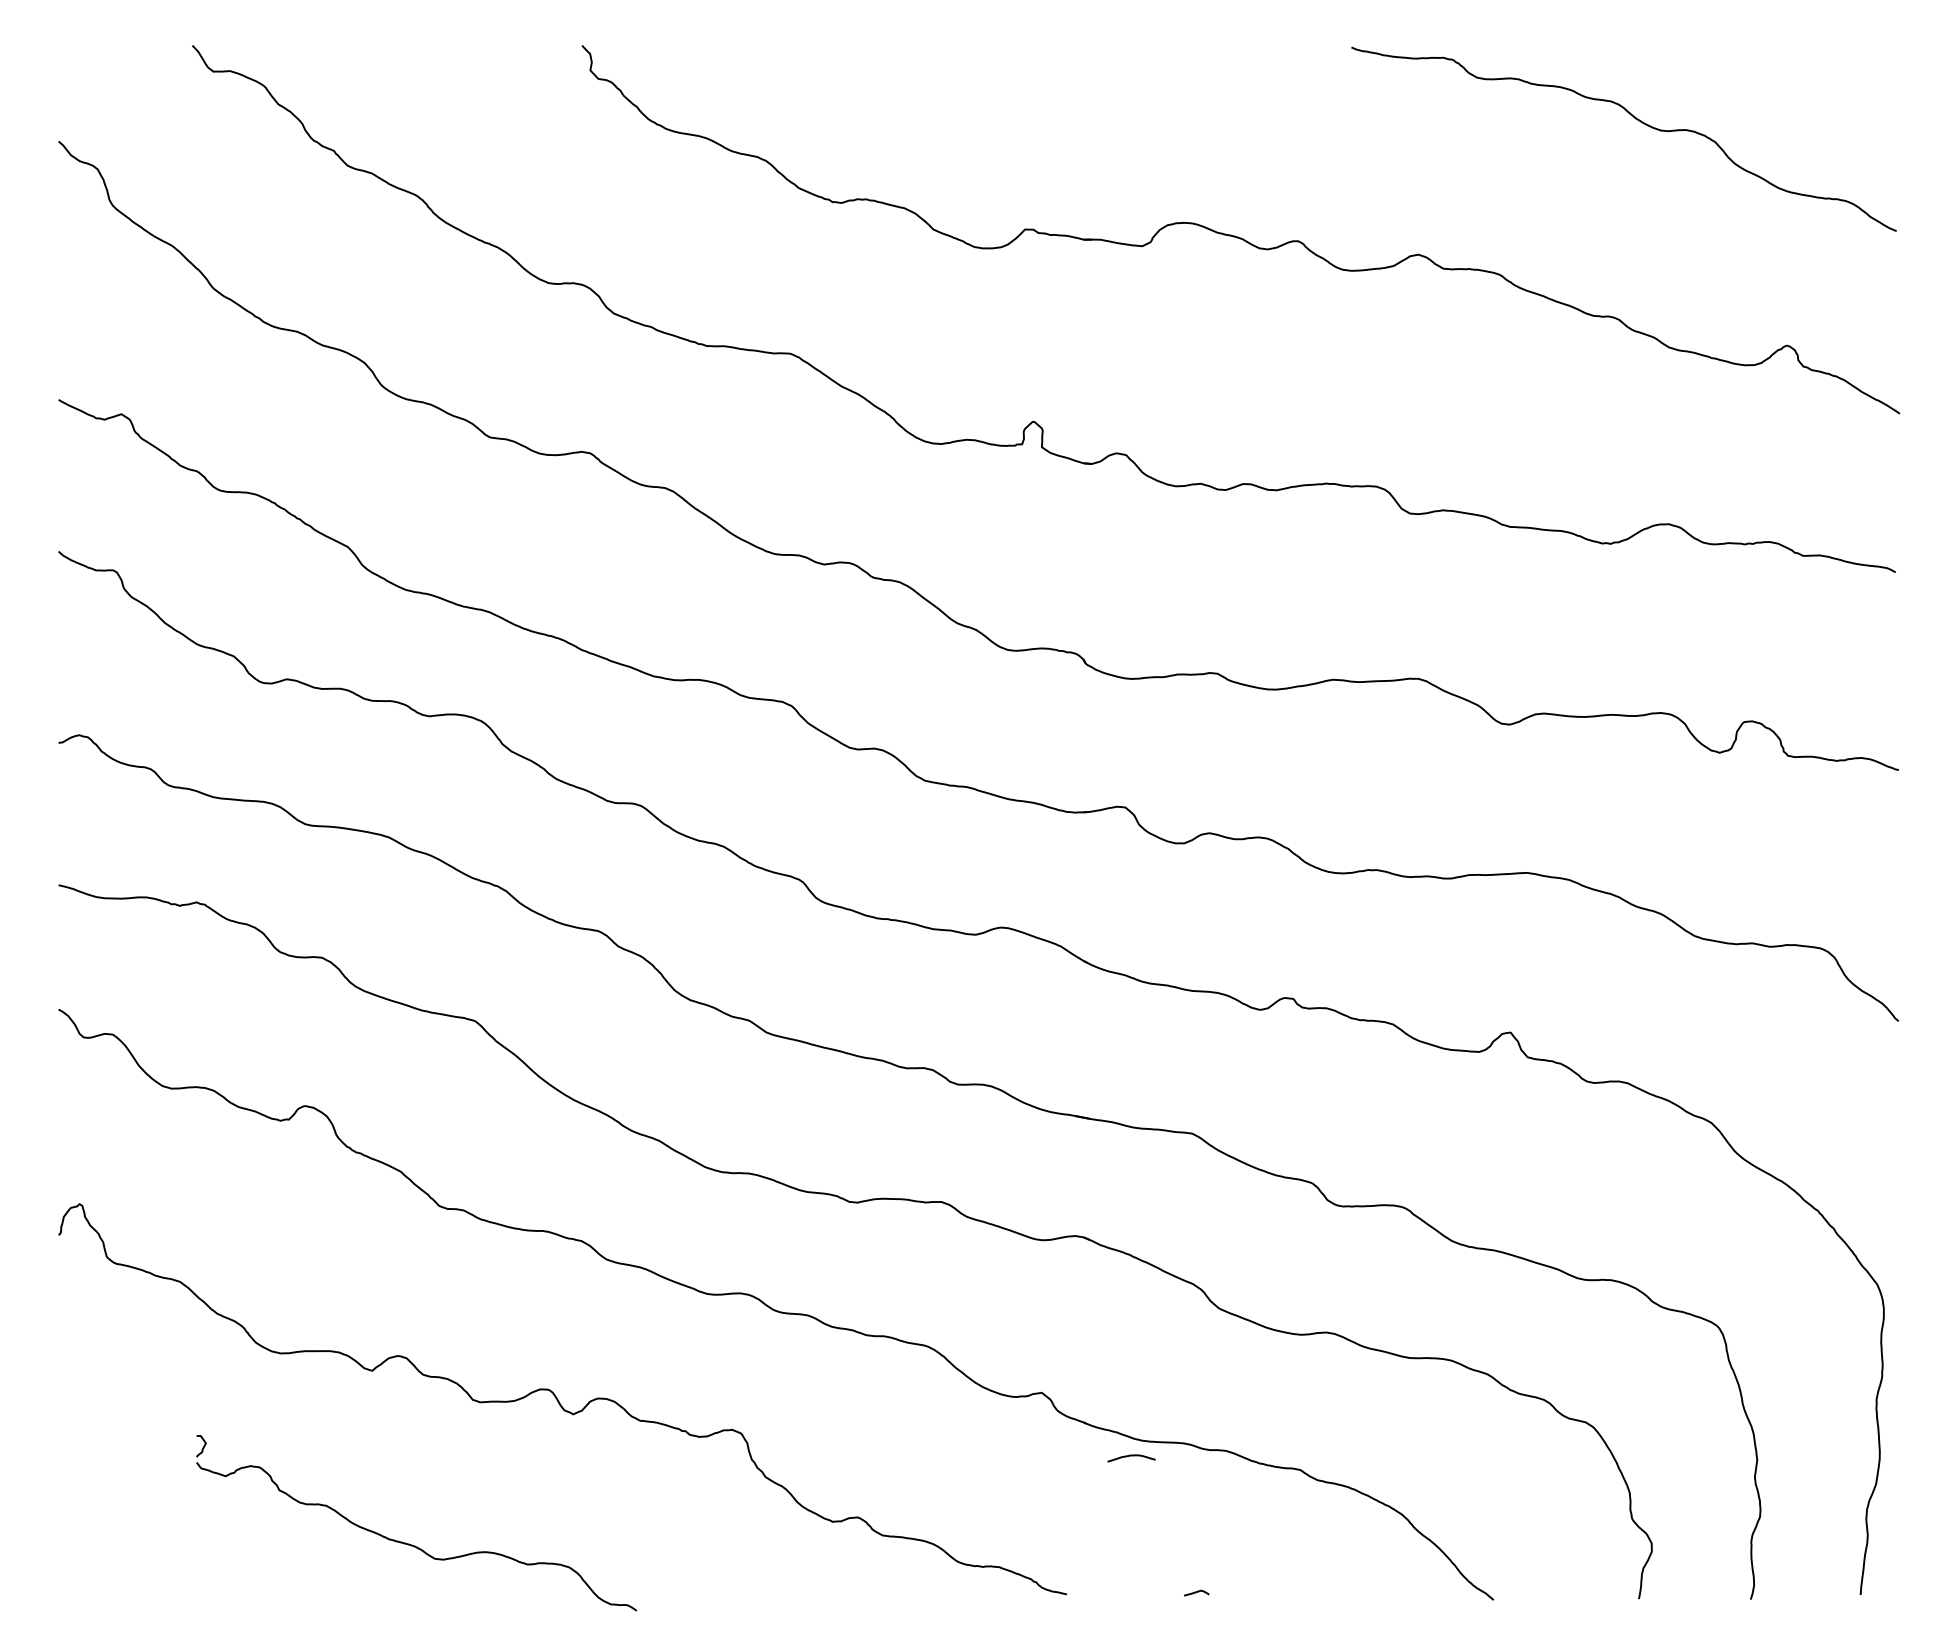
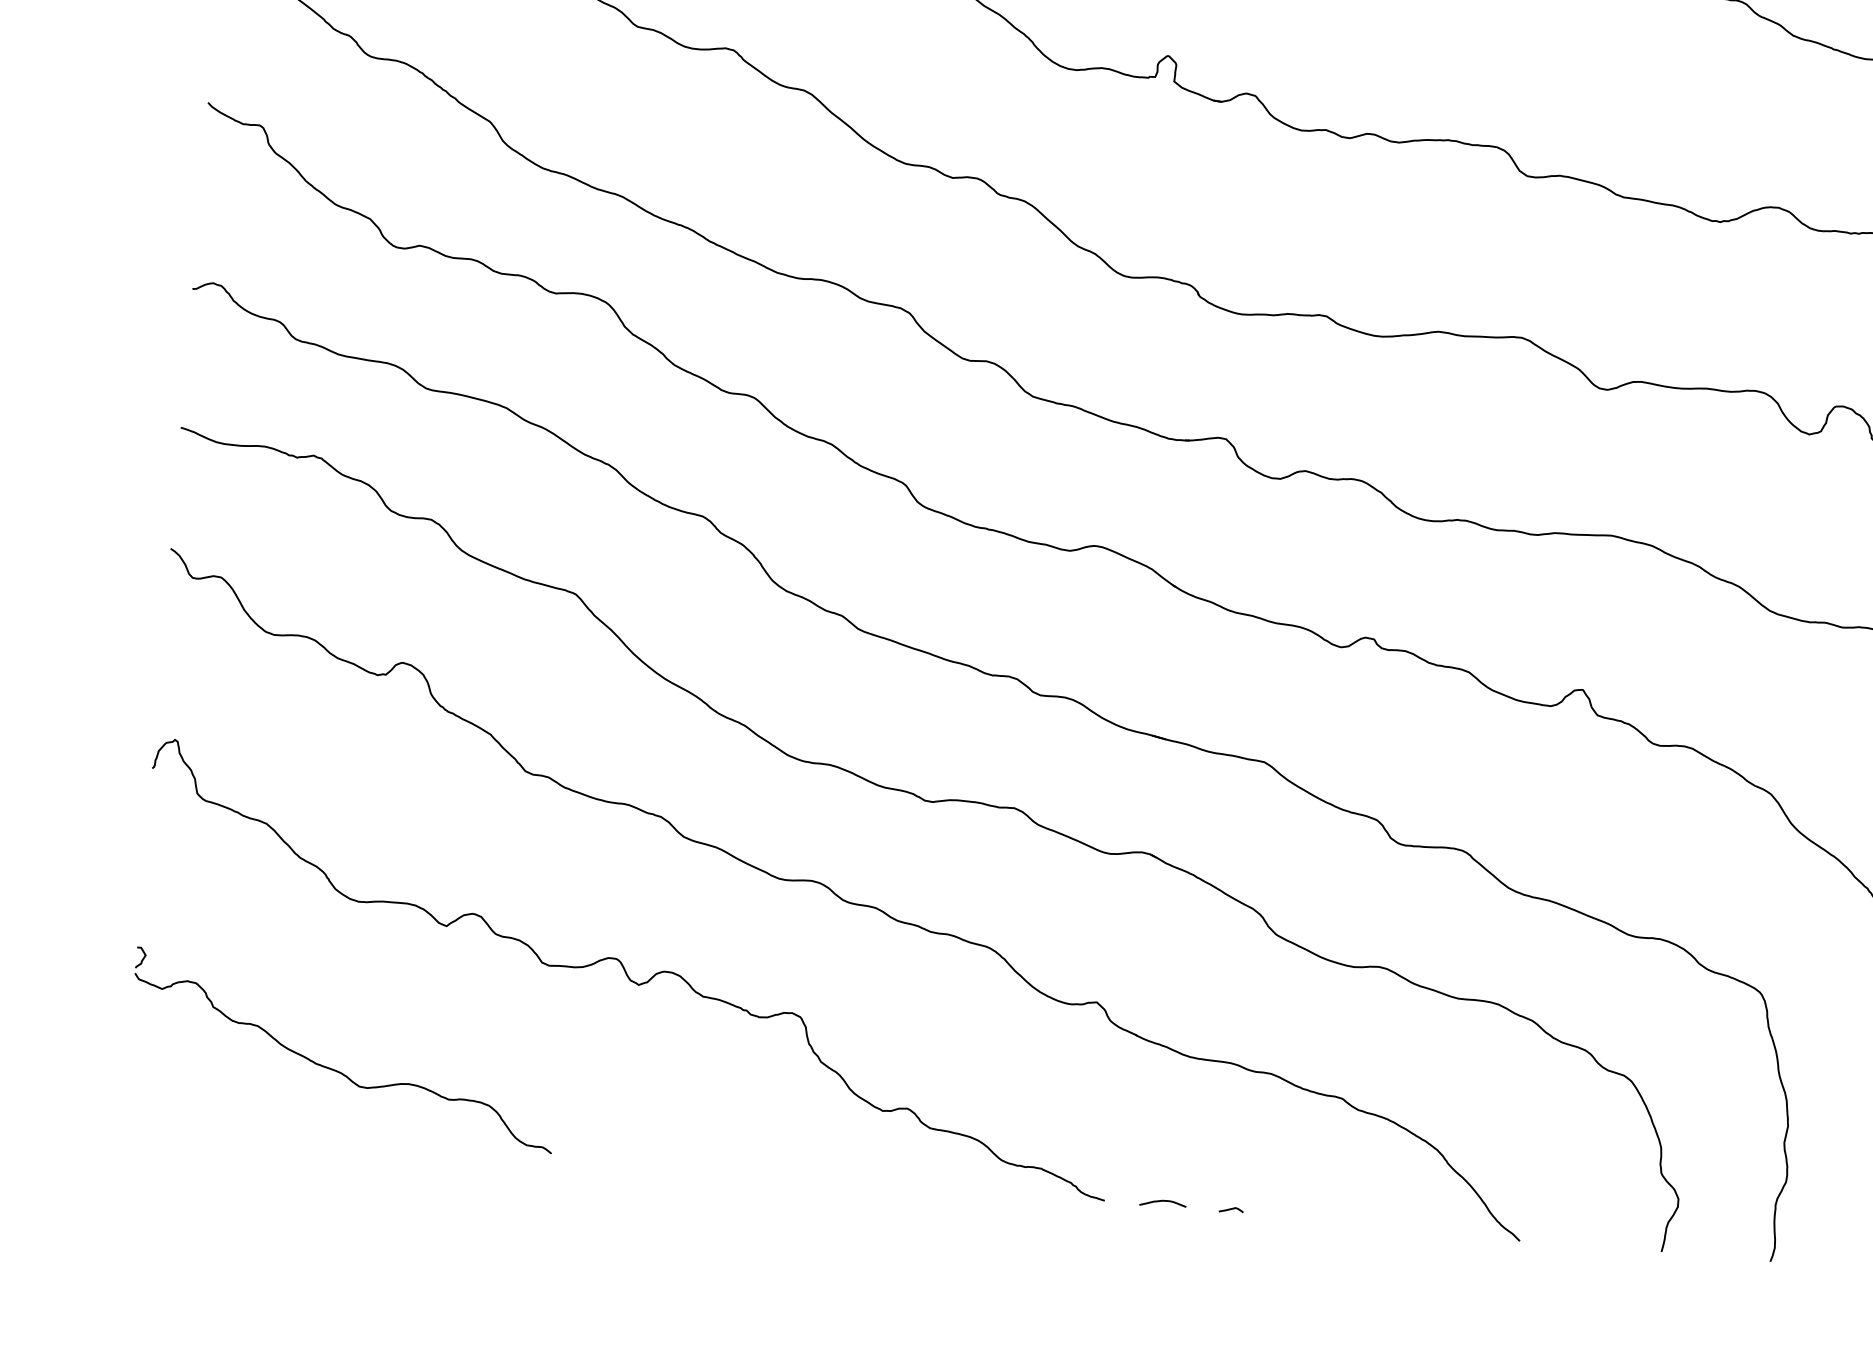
curve: (1131, 1456) -> (1163, 1201), moved
part: (409, 1543) -> (335, 1069), moved

